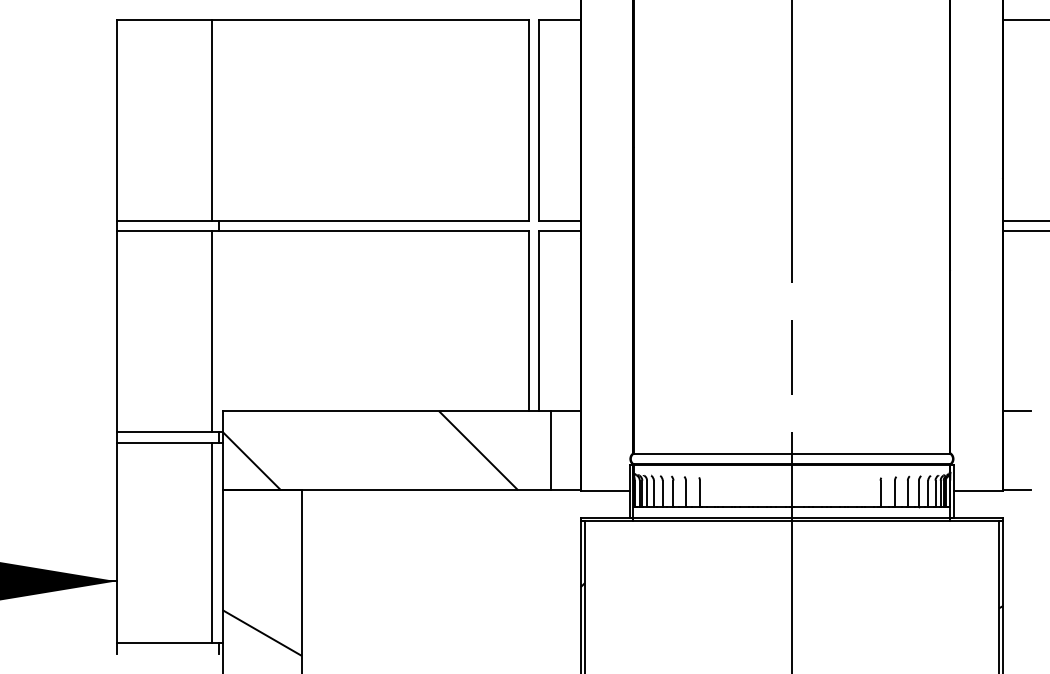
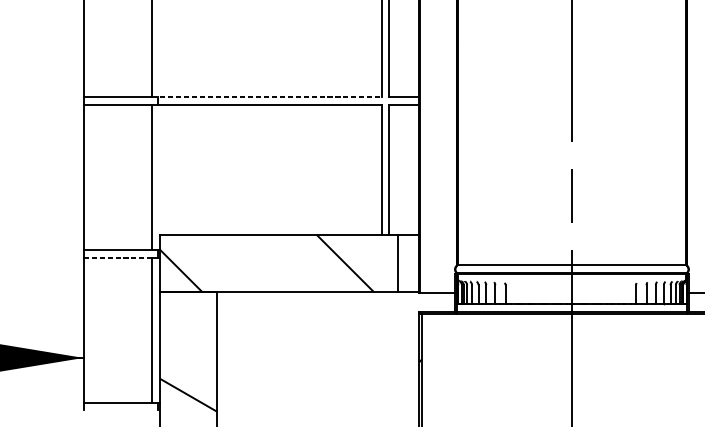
line: (370, 220) -> (267, 96), solid -> dashed
line: (164, 442) -> (118, 257), solid -> dashed

